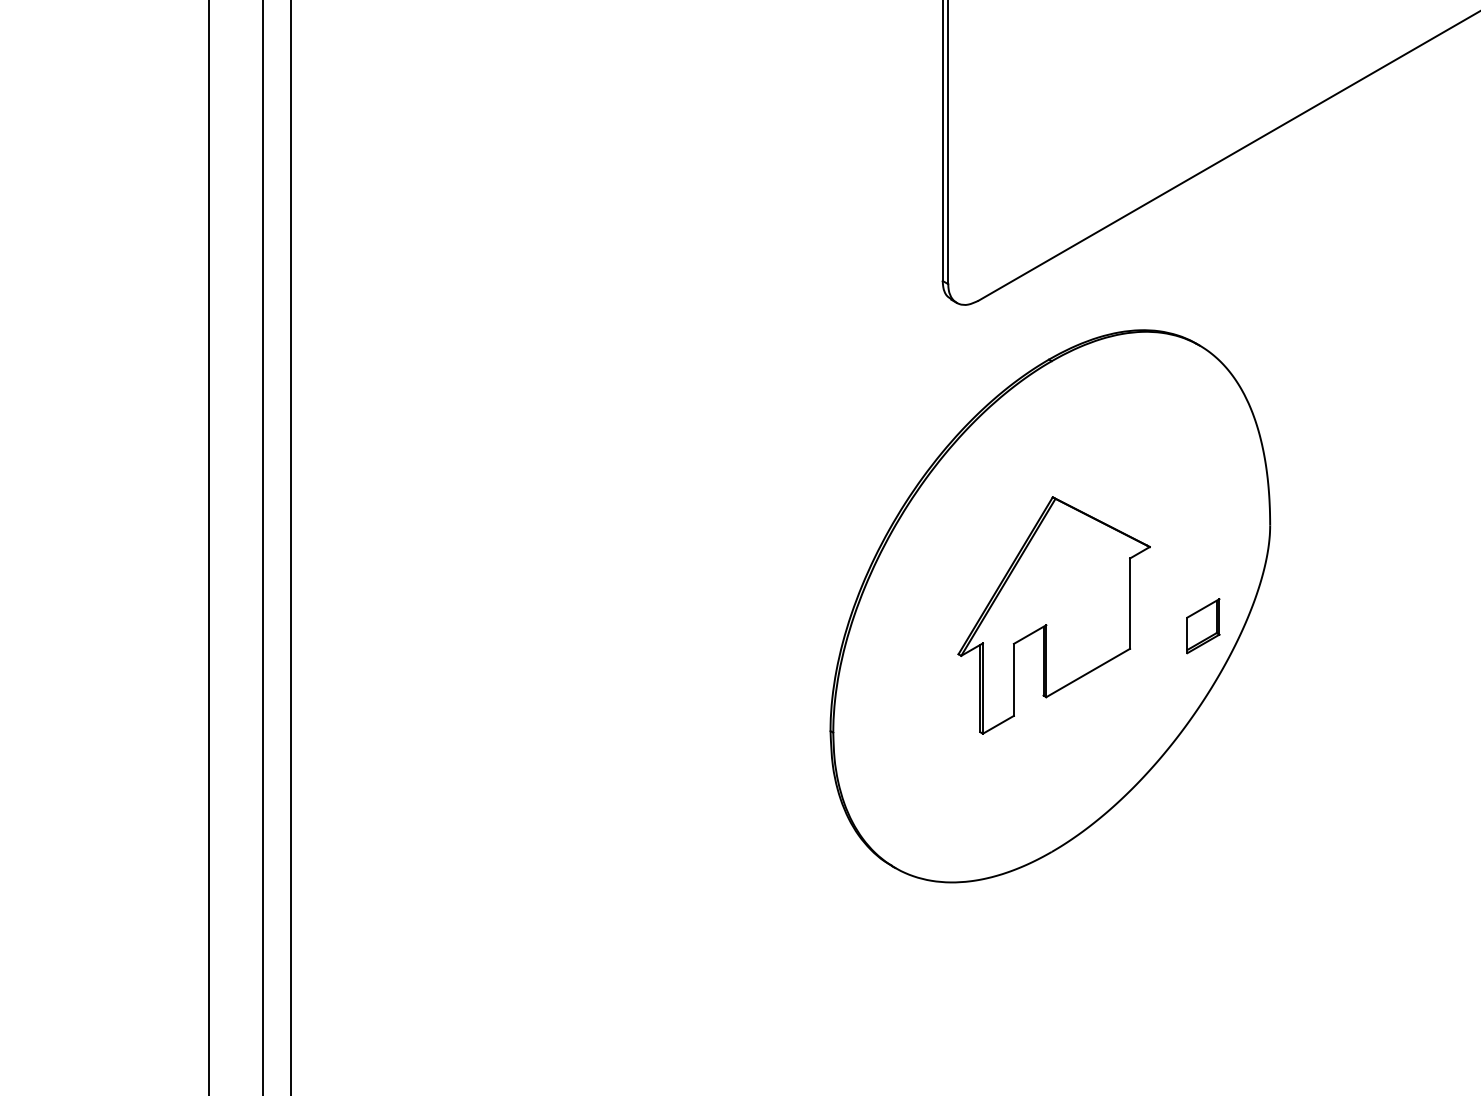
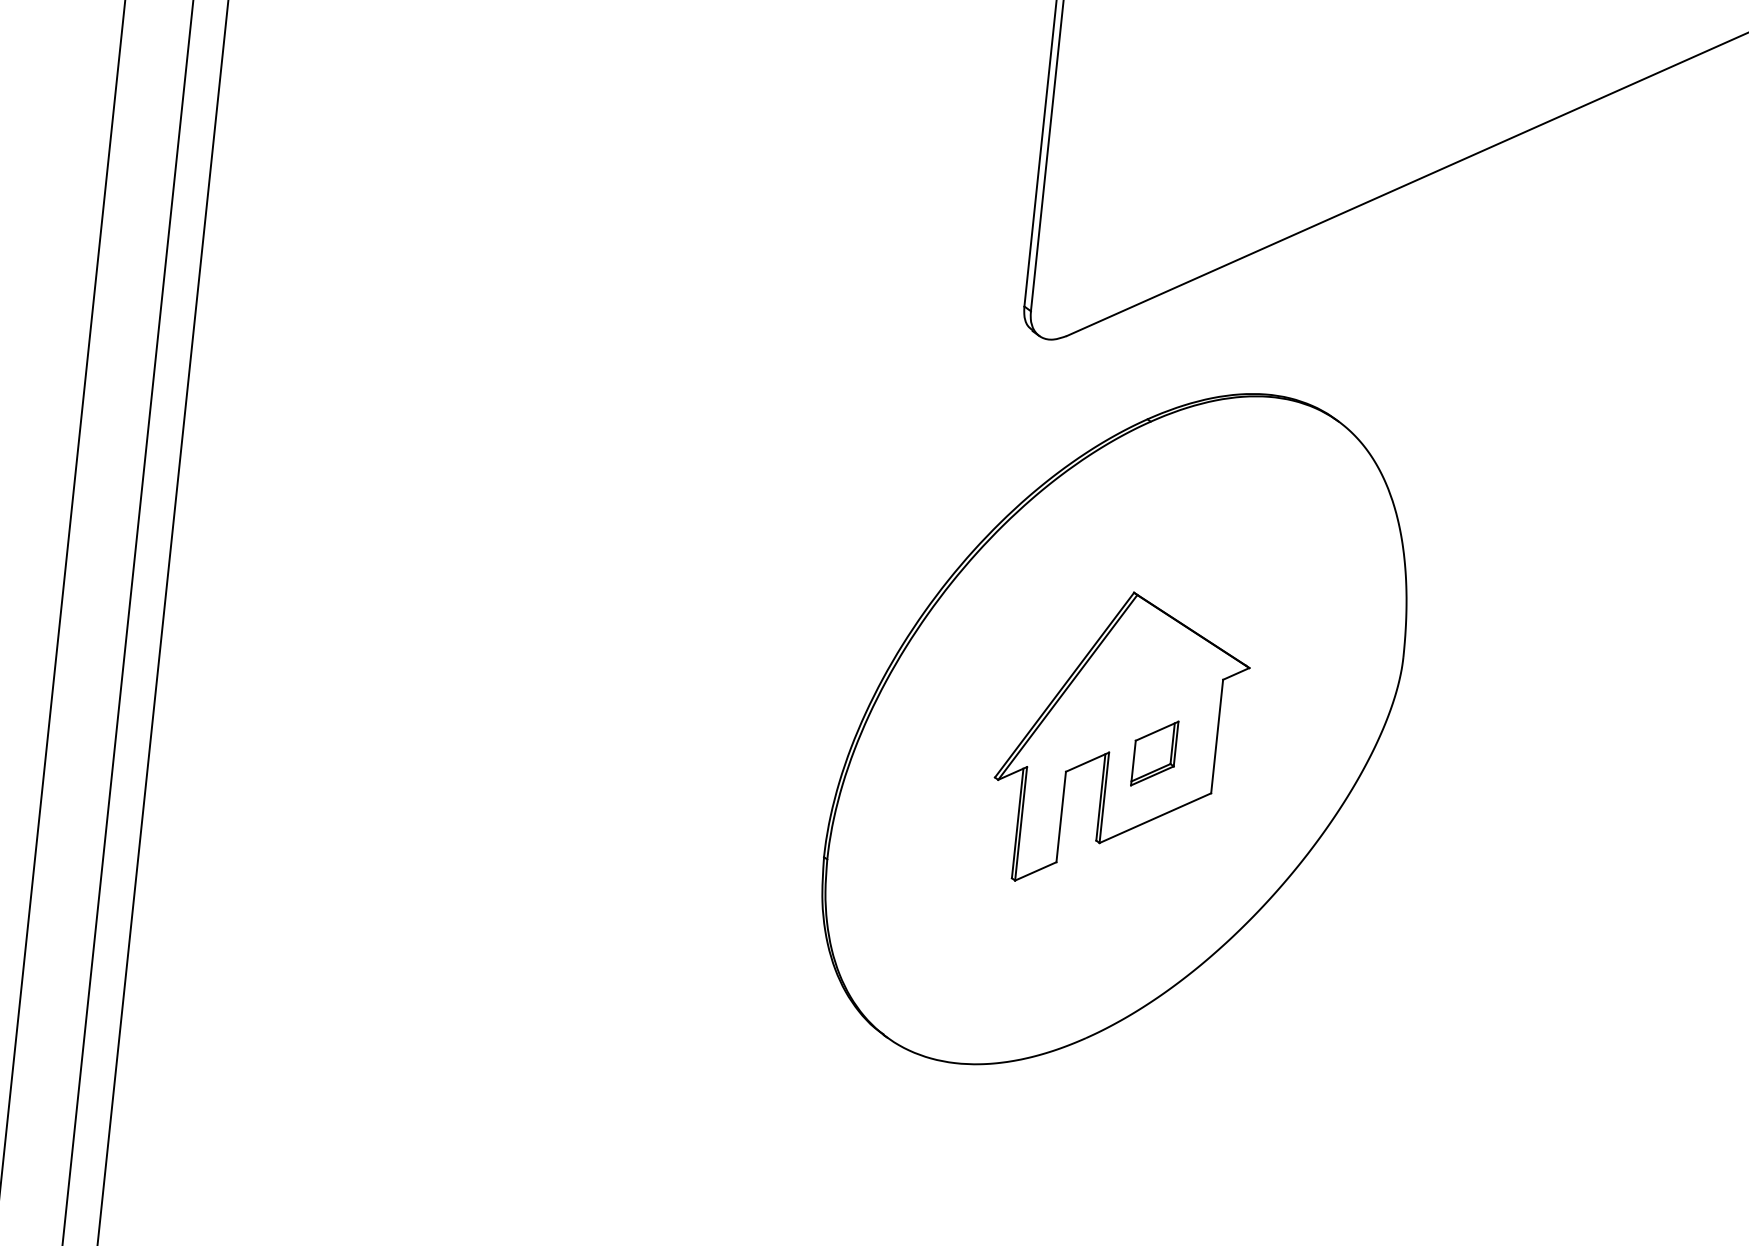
part: (1203, 626) -> (1154, 753), moved

